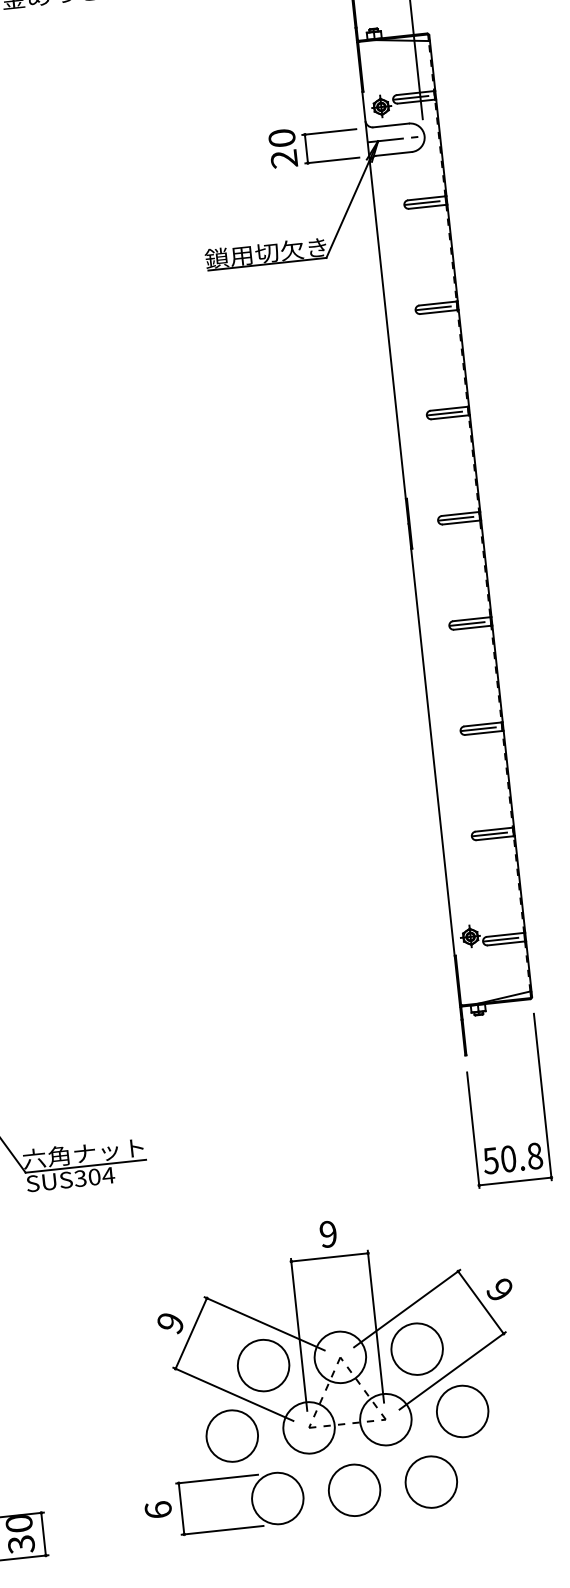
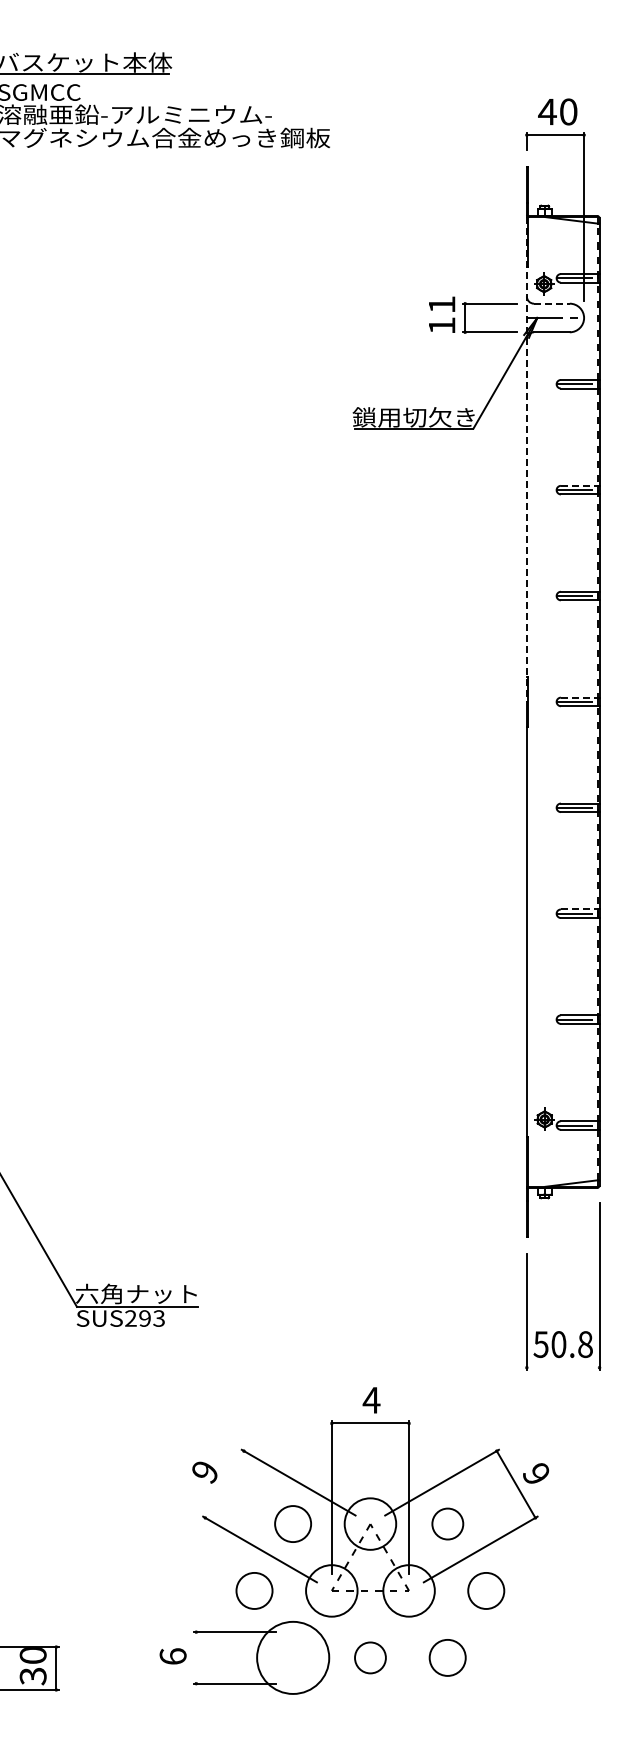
line: (390, 125) -> (551, 303), solid -> dashed
text: (282, 148) -> (441, 315), 20 -> 11
line: (382, 283) -> (526, 460), solid -> dashed
line: (437, 303) -> (579, 485), solid -> dashed
line: (460, 513) -> (579, 697), solid -> dashed
line: (482, 724) -> (579, 909), solid -> dashed
text: (95, 1176) -> (145, 1318), SUS304 -> SUS293
line: (514, 1181) -> (562, 1367), removed
text: (328, 1233) -> (371, 1399), 9 -> 4
line: (191, 1333) -> (224, 1484), removed
circle: (416, 1348) -> (447, 1523), size x0.6
circle: (262, 1365) -> (292, 1523), size x0.7
circle: (461, 1411) -> (485, 1590), size x0.7
circle: (232, 1435) -> (254, 1590), size x0.7
circle: (431, 1481) -> (447, 1657), size x0.7
circle: (354, 1489) -> (370, 1657), size x0.6
circle: (277, 1498) -> (292, 1657), size x1.4
line: (181, 1508) -> (196, 1657), removed

